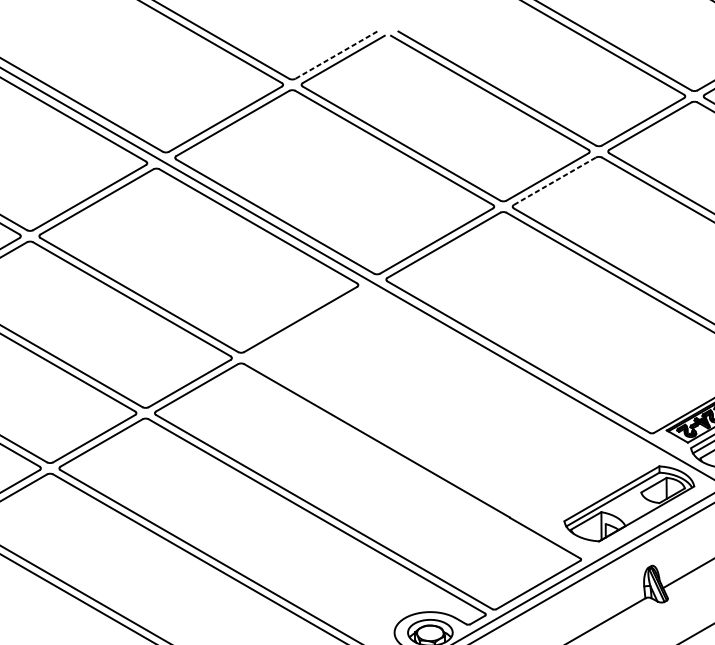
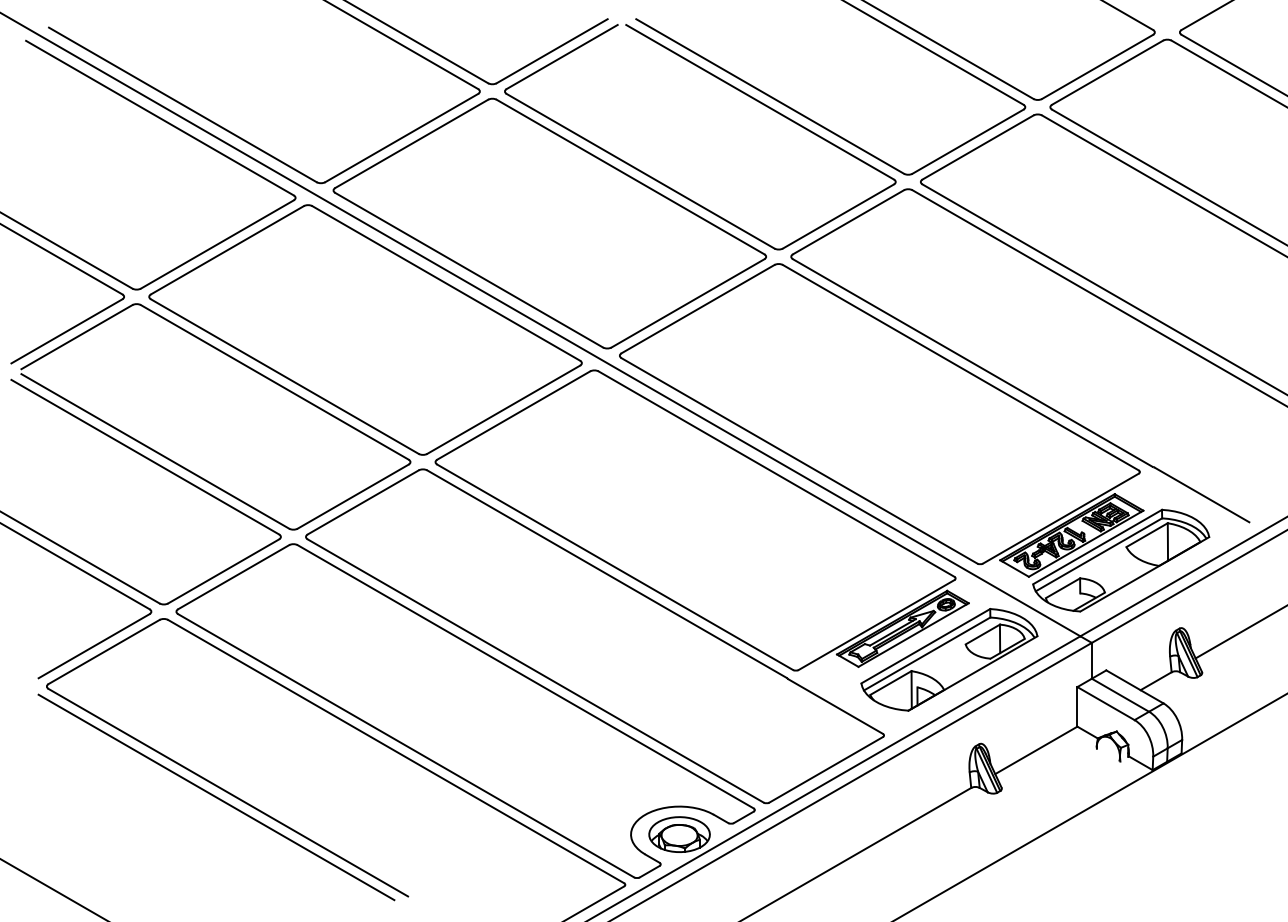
line: (335, 55) -> (551, 51), dashed -> solid
line: (554, 181) -> (848, 222), dashed -> solid
part: (446, 401) -> (701, 520), added

